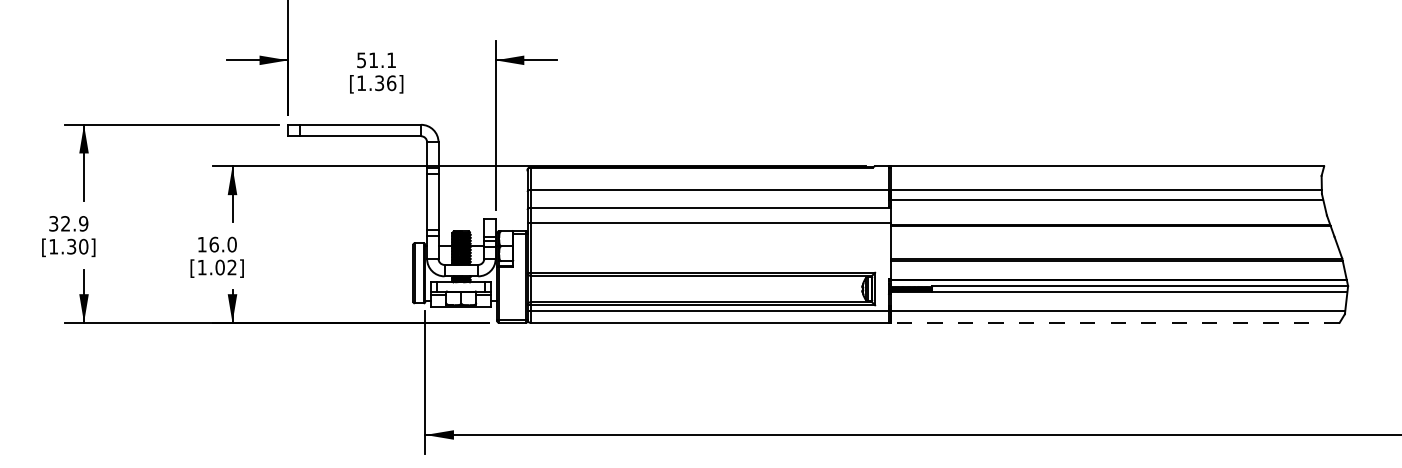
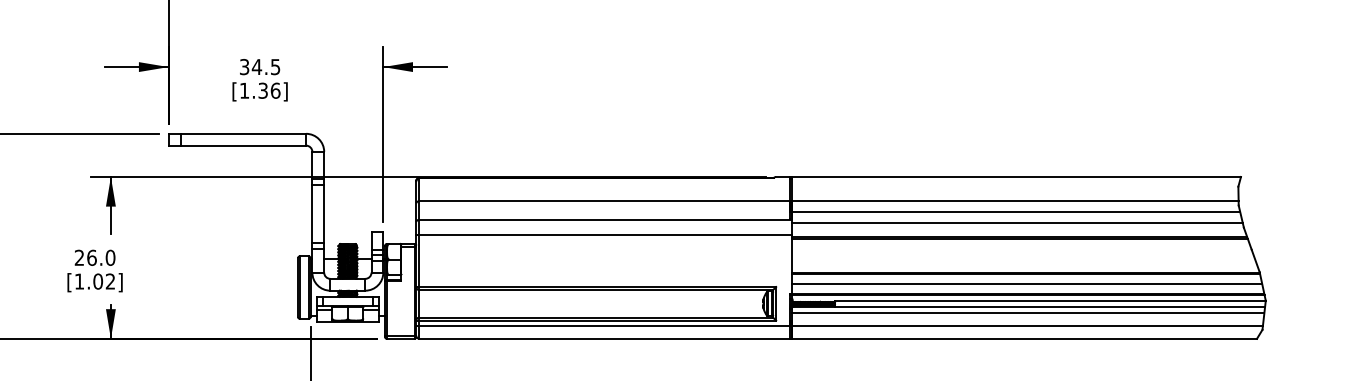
text: (376, 60) -> (259, 67), 51.1 -> 34.5
line: (1107, 210) -> (1016, 222), added
text: (201, 244) -> (78, 257), 16.0 -> 26.0
line: (1117, 269) -> (1027, 283), added
line: (1118, 297) -> (1028, 312), added
line: (1114, 322) -> (1023, 338), dashed -> solid

